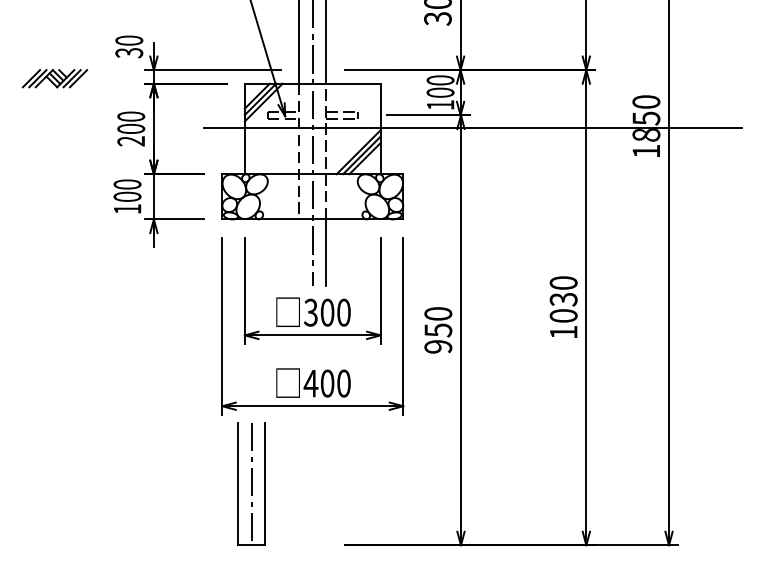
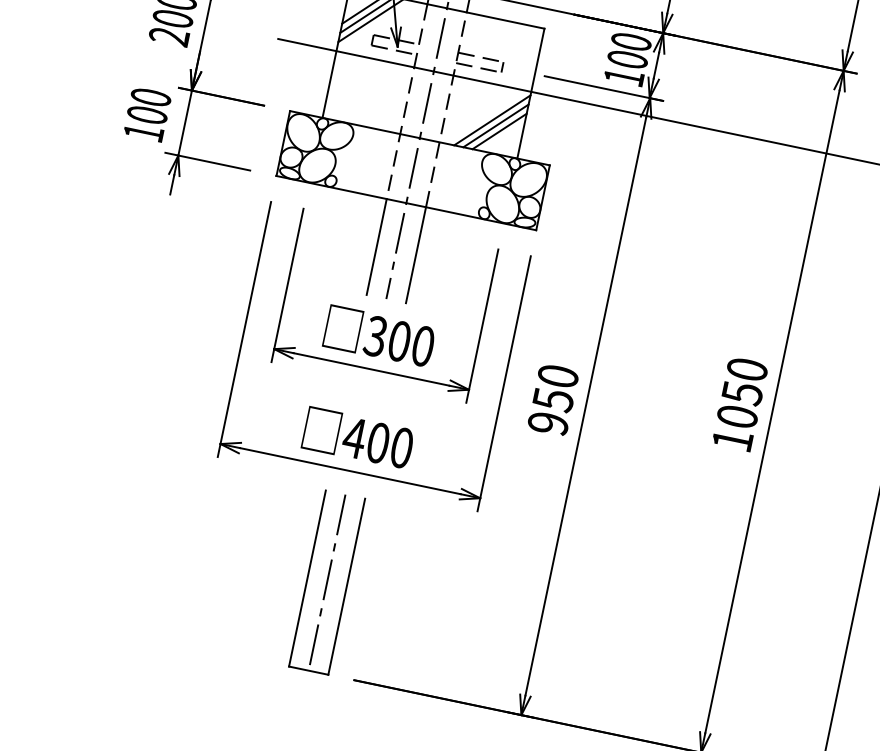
line: (299, 252) -> (377, 246), added
text: (563, 299) -> (742, 393), 1030 -> 1050
part: (251, 483) -> (326, 581), moved

